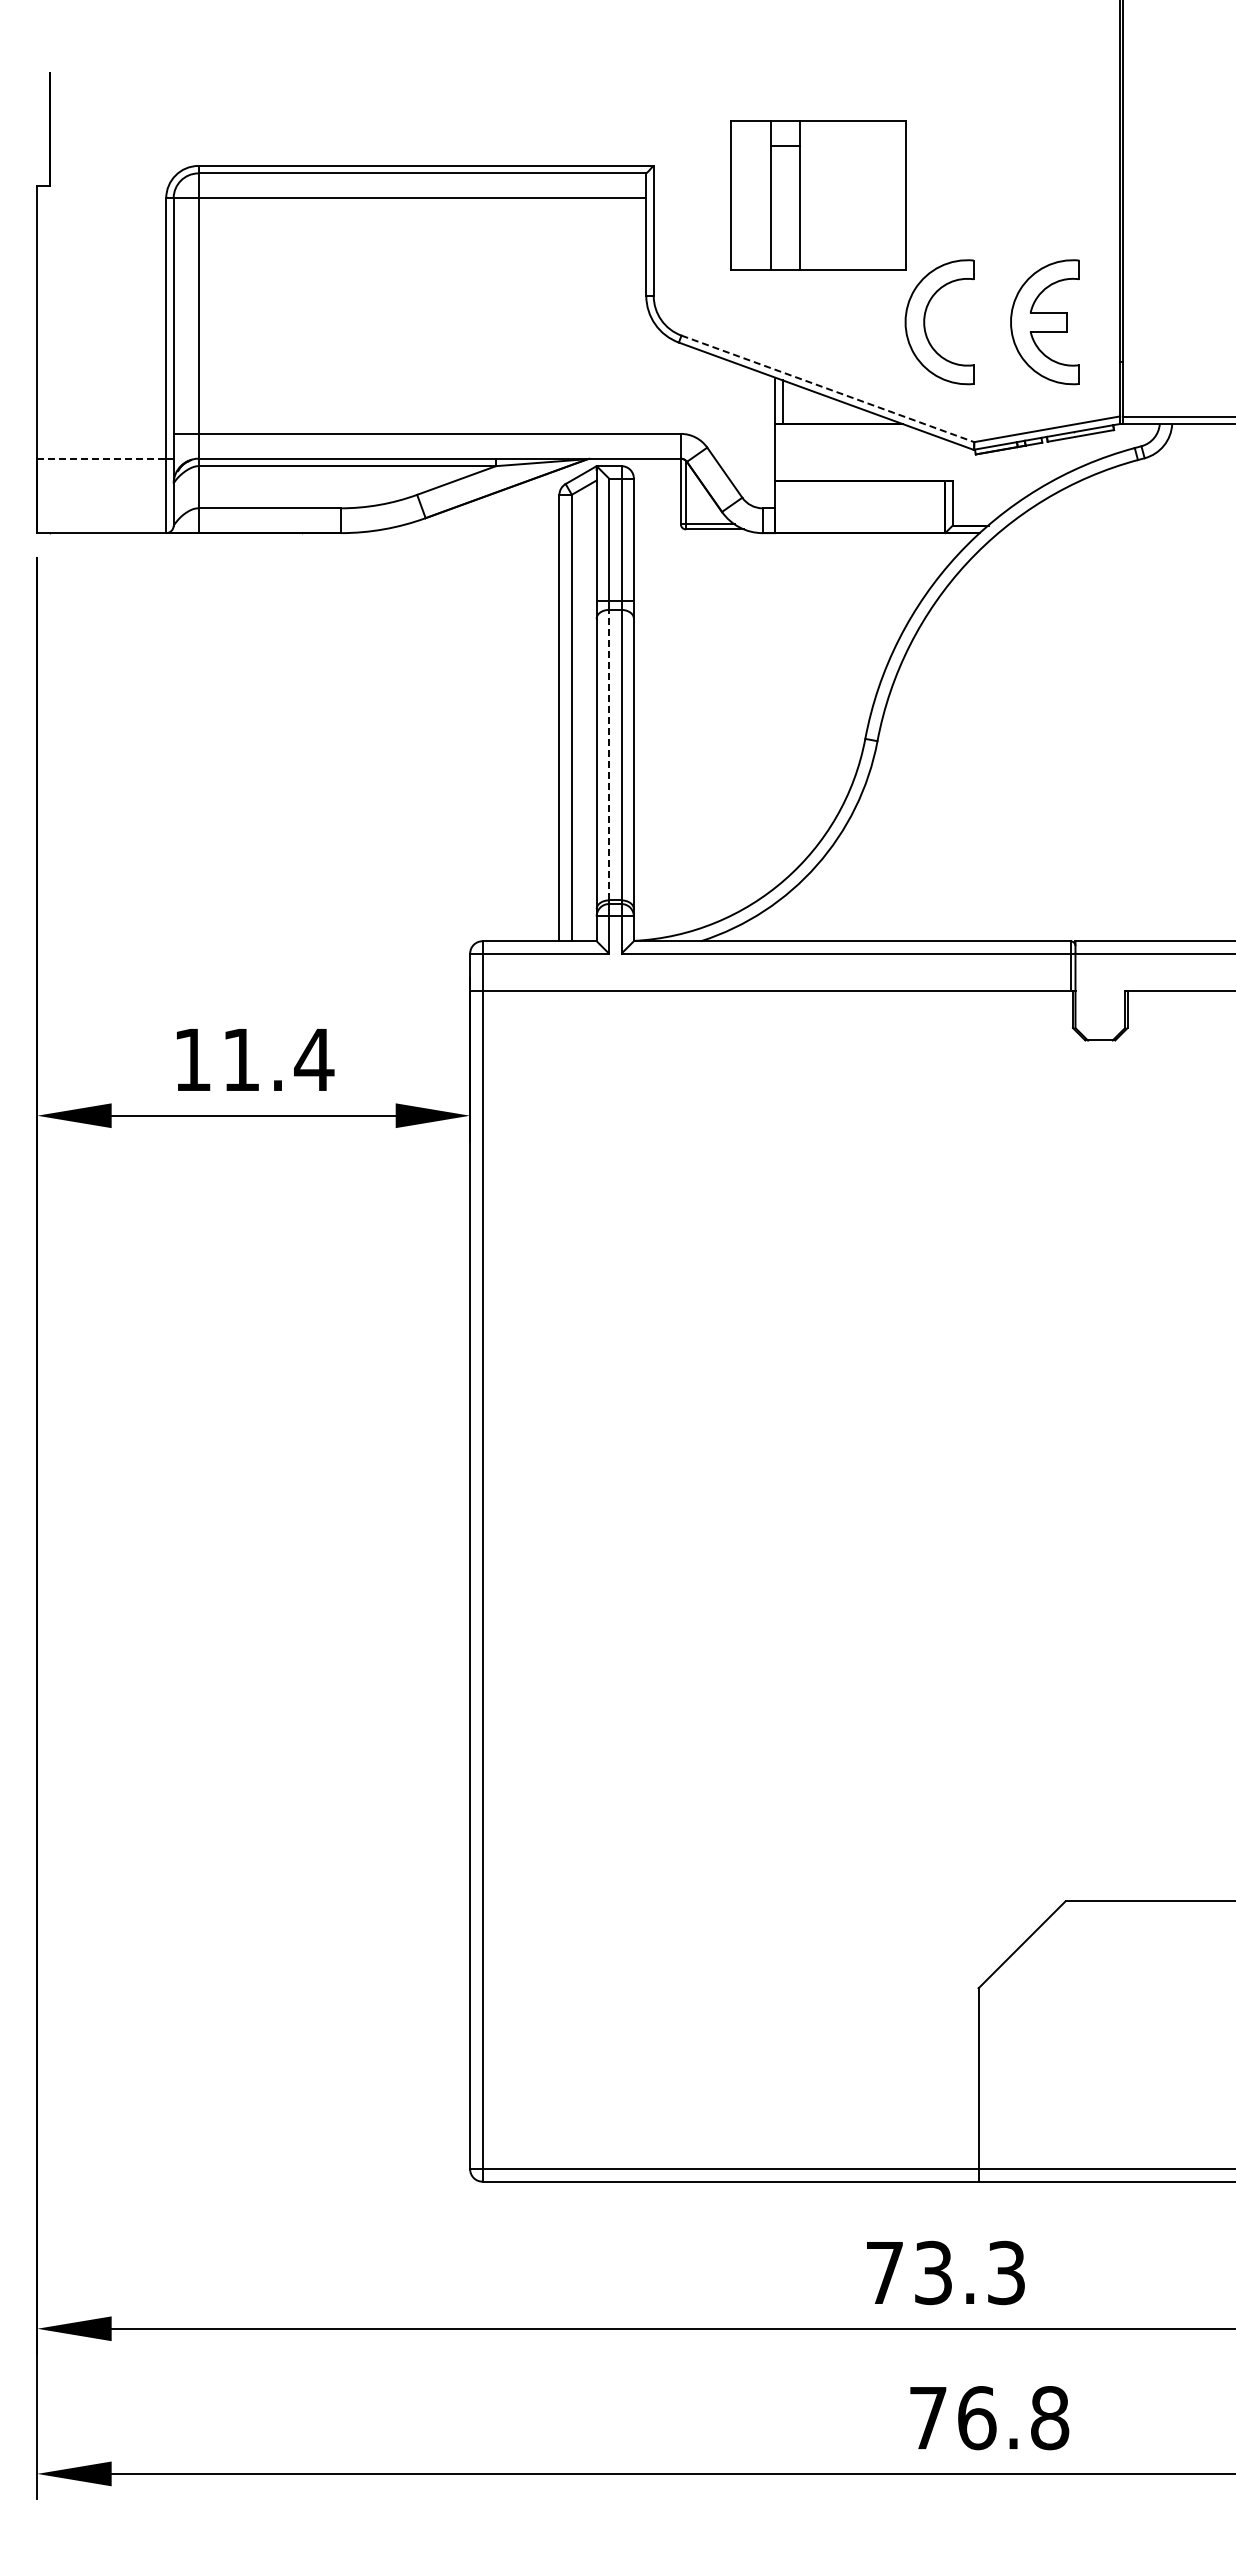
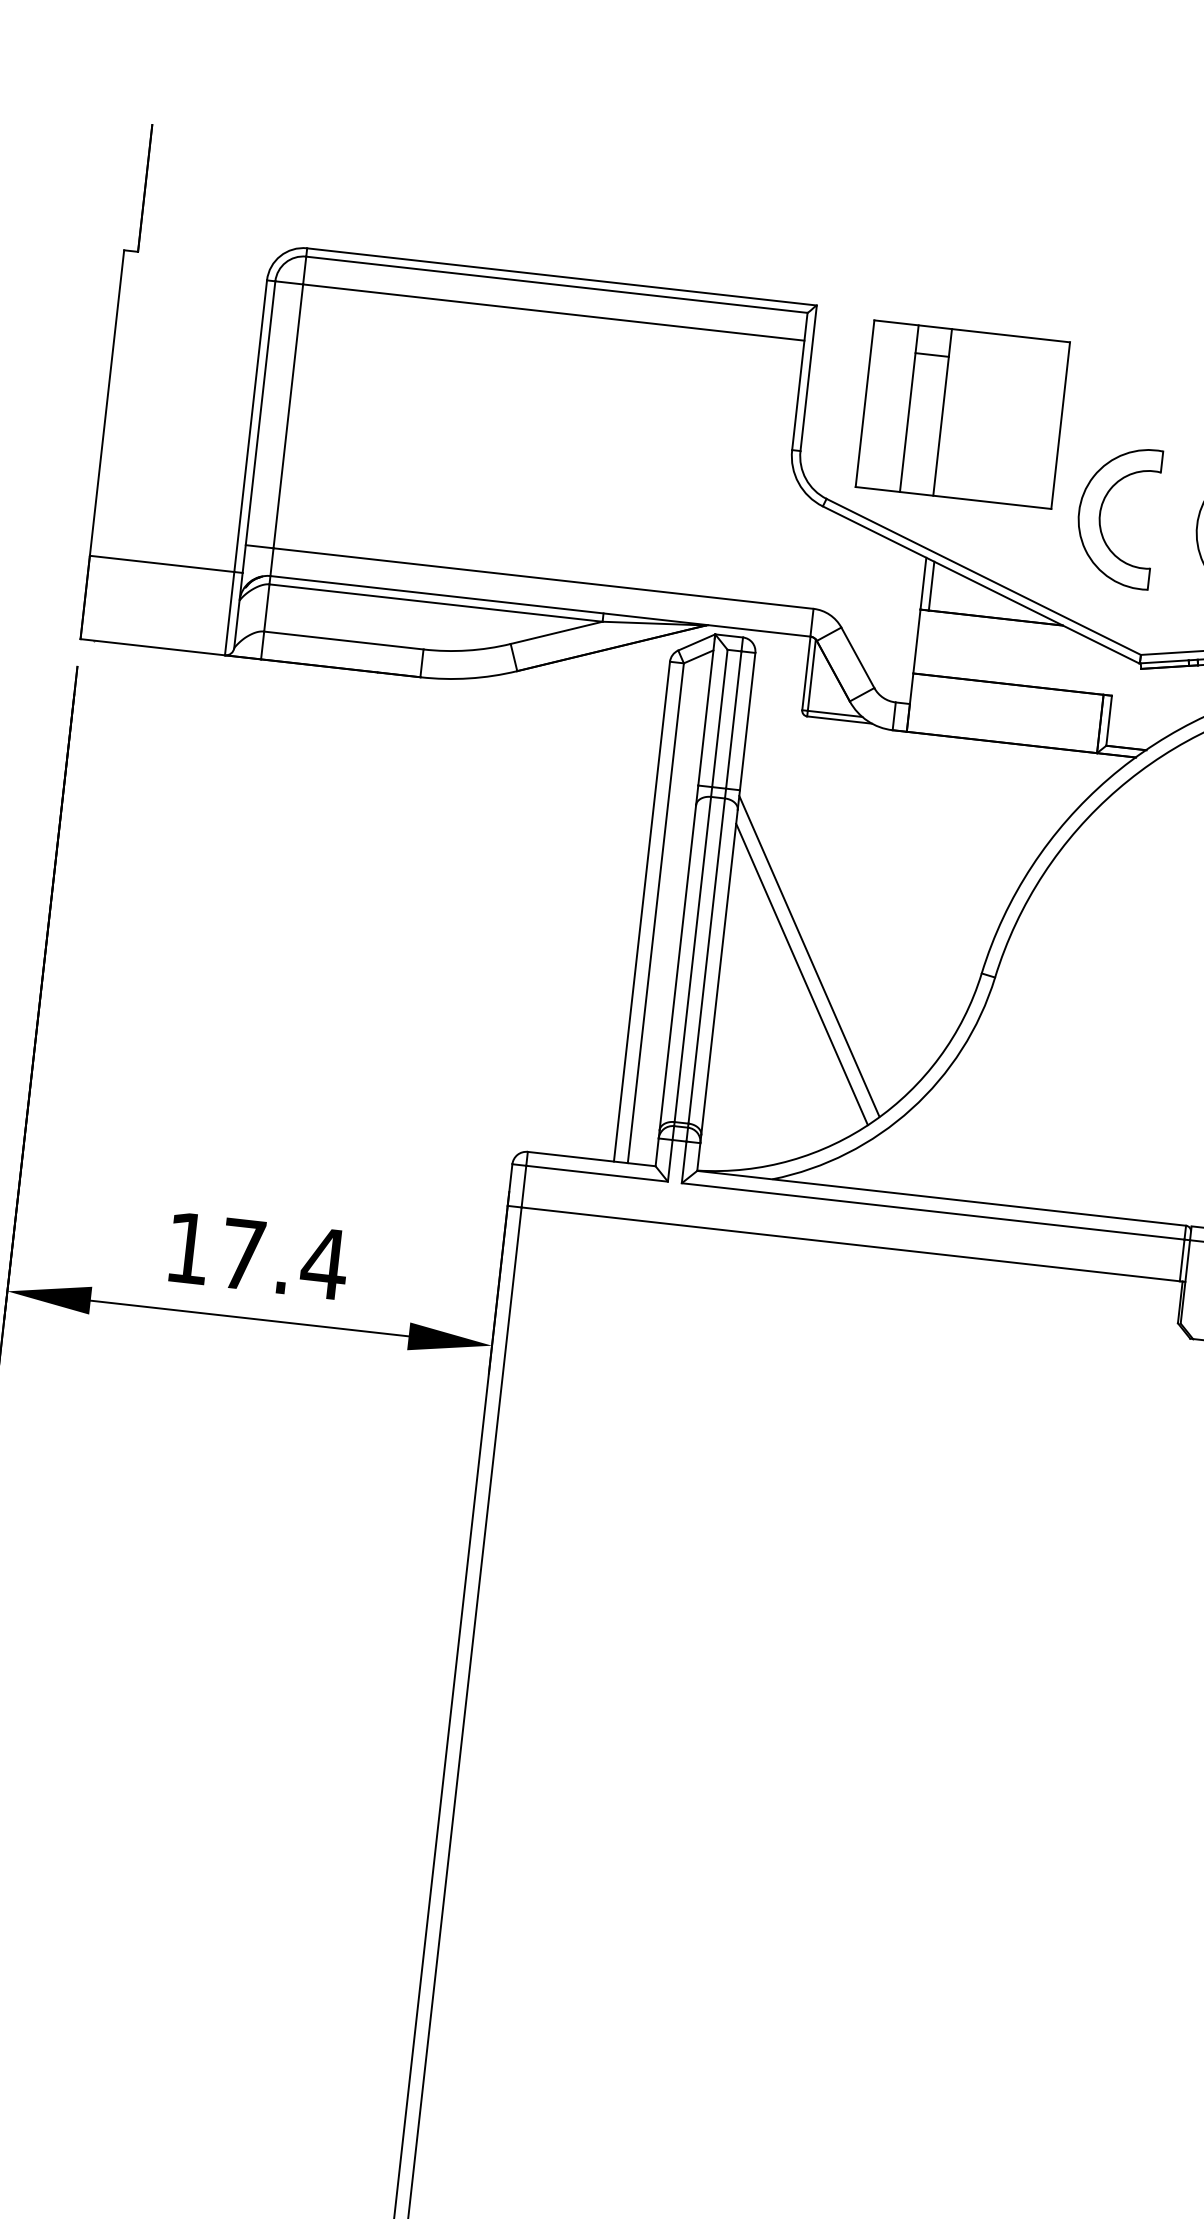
part: (818, 195) -> (963, 414), moved
line: (827, 388) -> (983, 576), dashed -> solid
line: (101, 458) -> (161, 563), dashed -> solid
line: (711, 740) -> (809, 955), added
line: (609, 754) -> (693, 958), dashed -> solid
line: (706, 757) -> (801, 974), added
text: (241, 1059) -> (243, 1254), 11.4 -> 17.4

